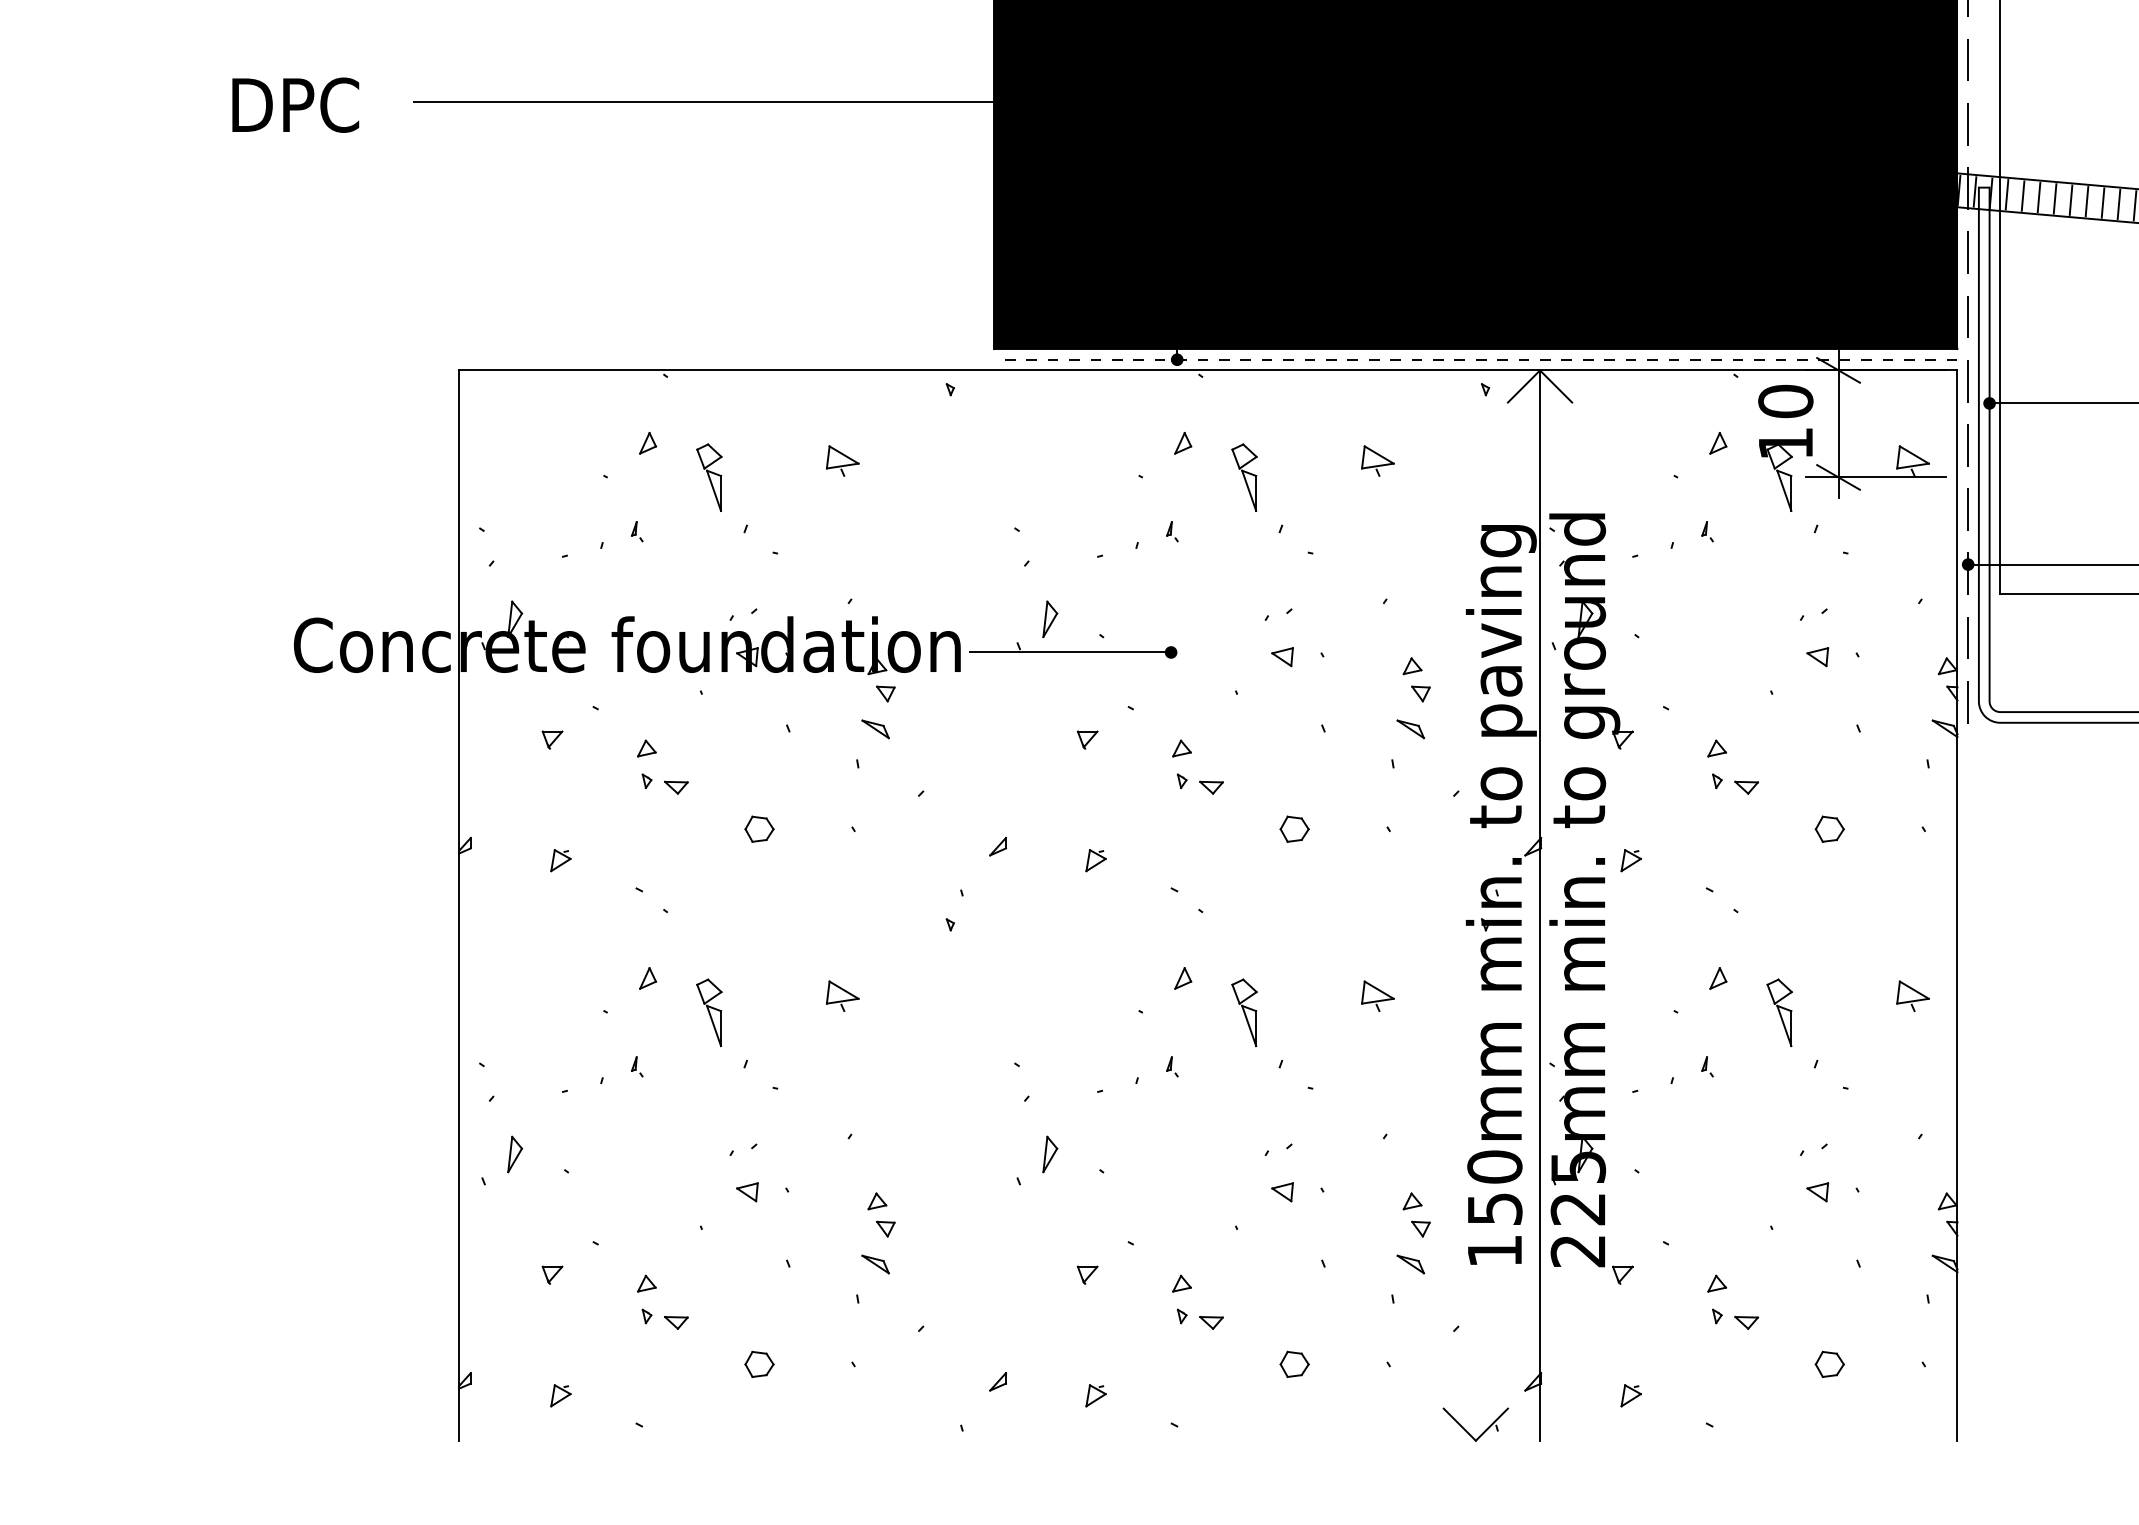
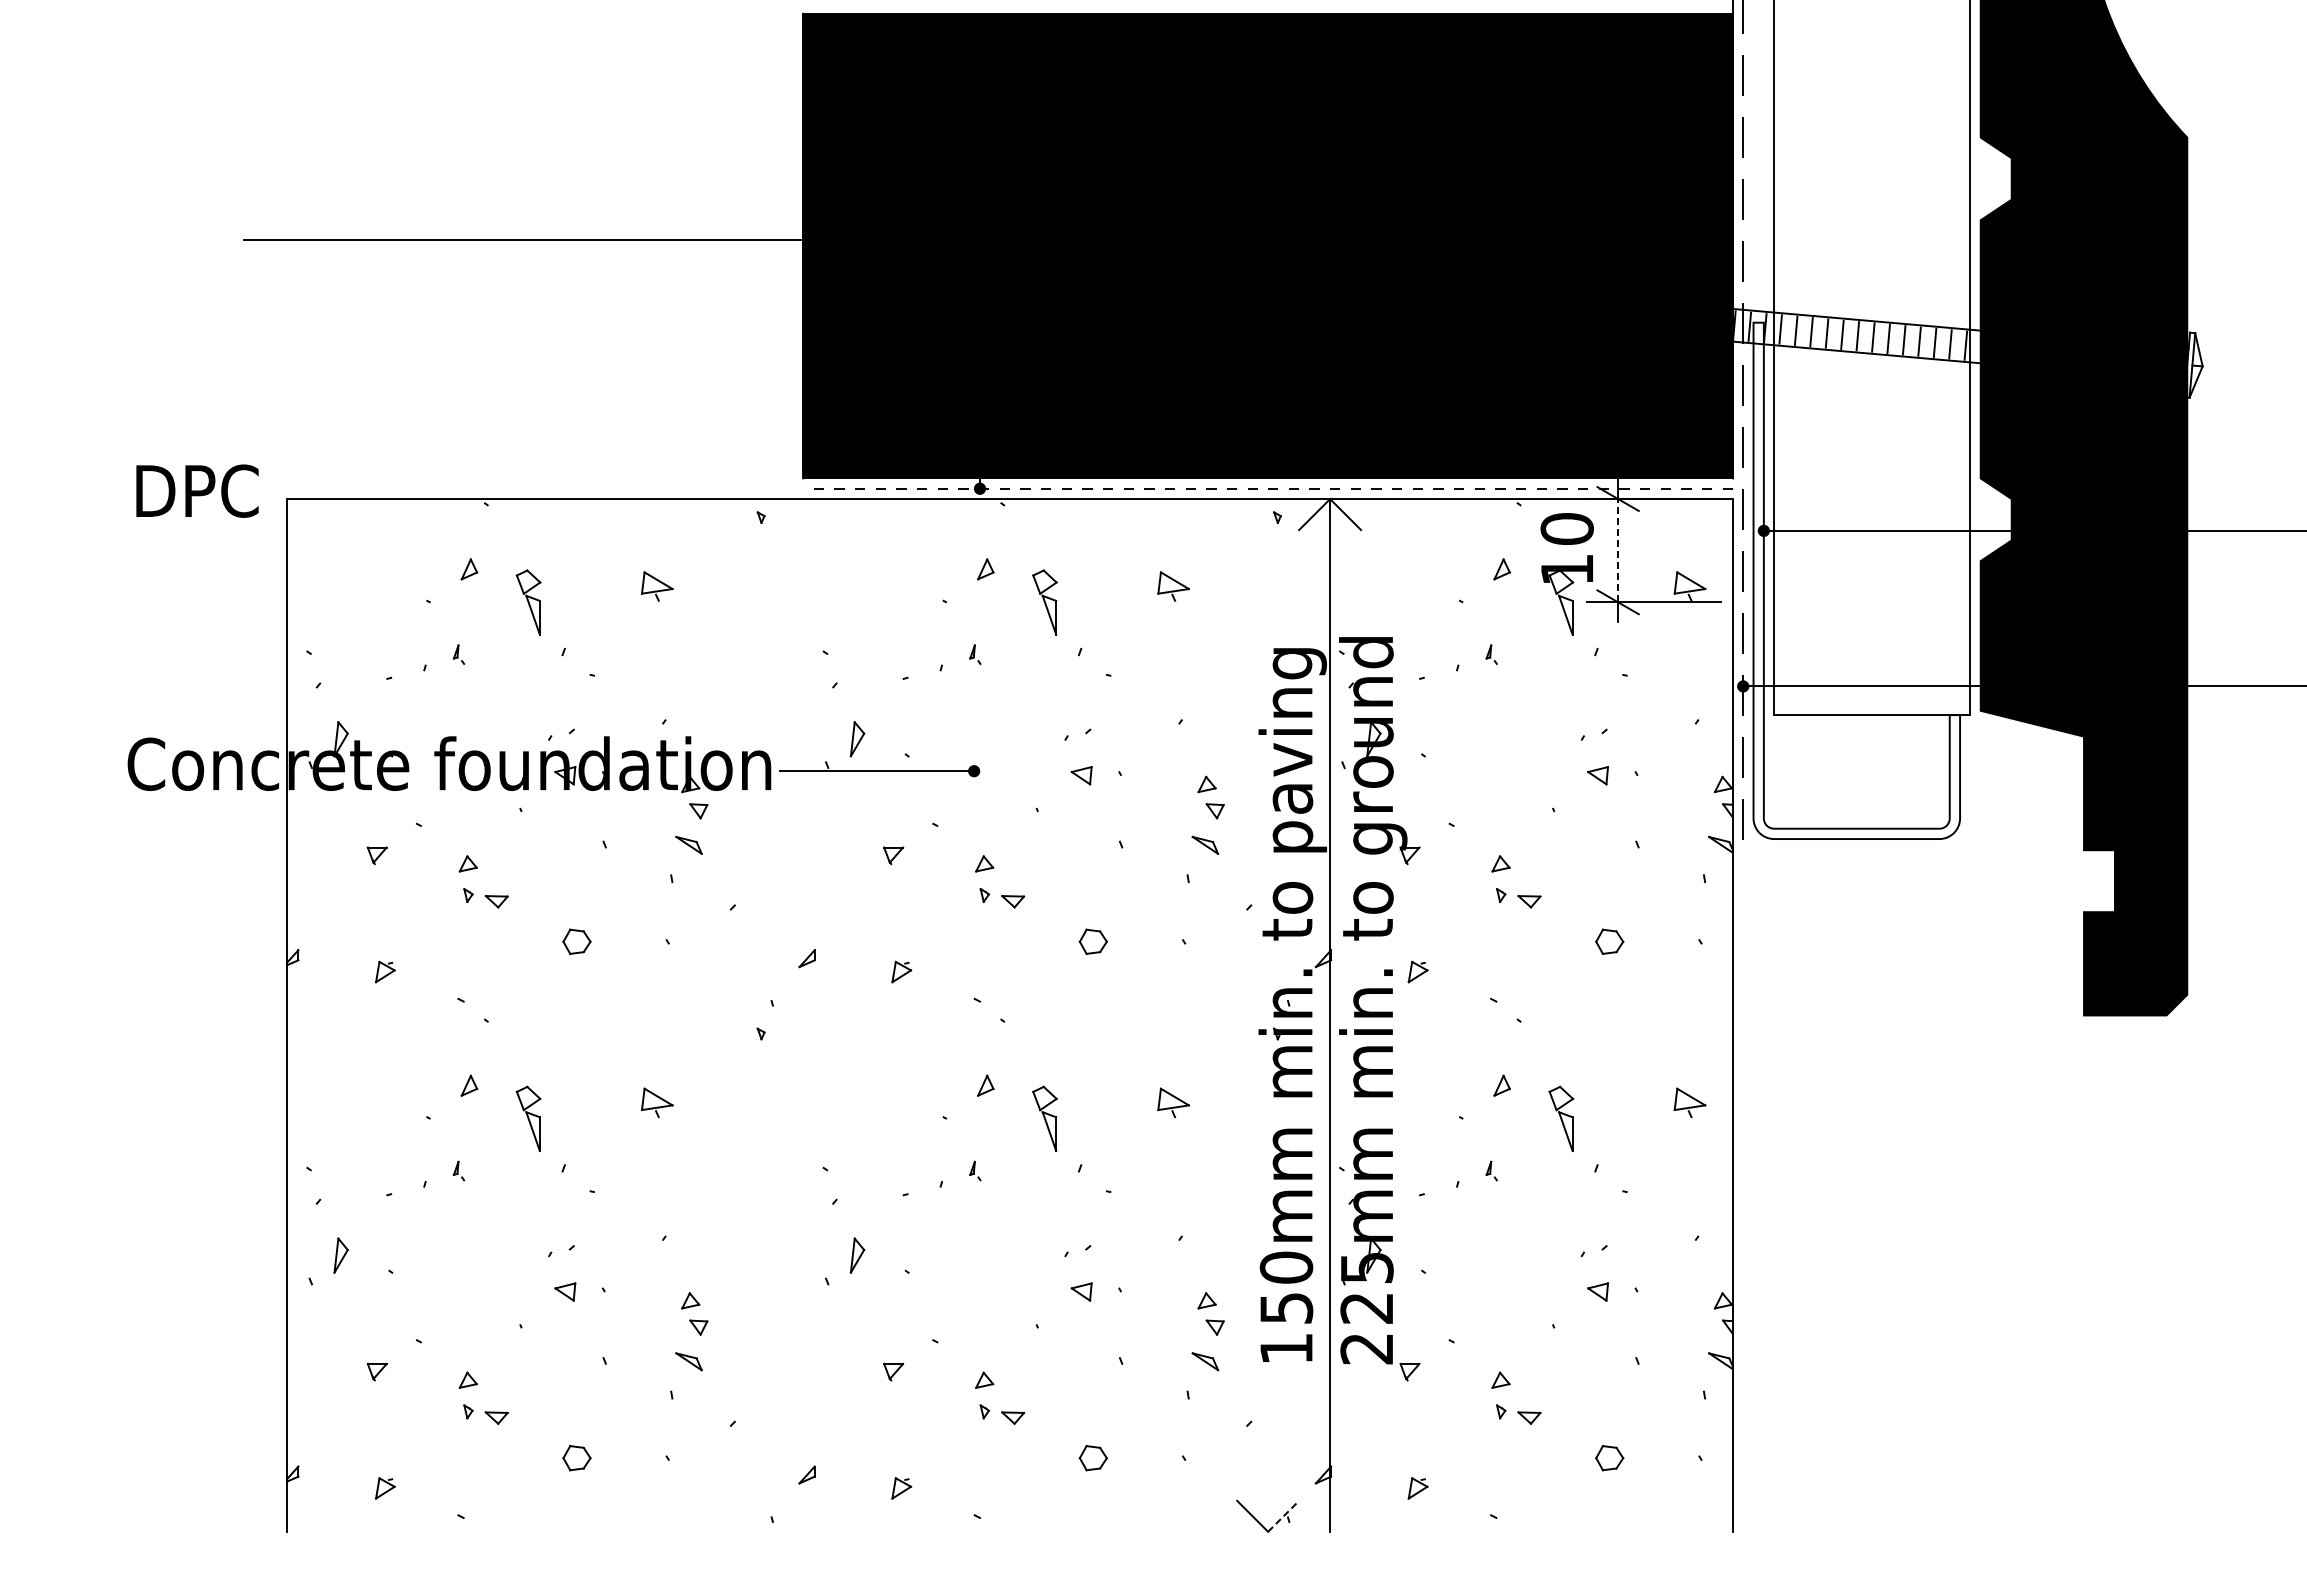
text: (295, 104) -> (197, 490), moved
line: (1838, 423) -> (1618, 550), solid -> dashed
line: (1491, 1424) -> (1283, 1516), solid -> dashed

